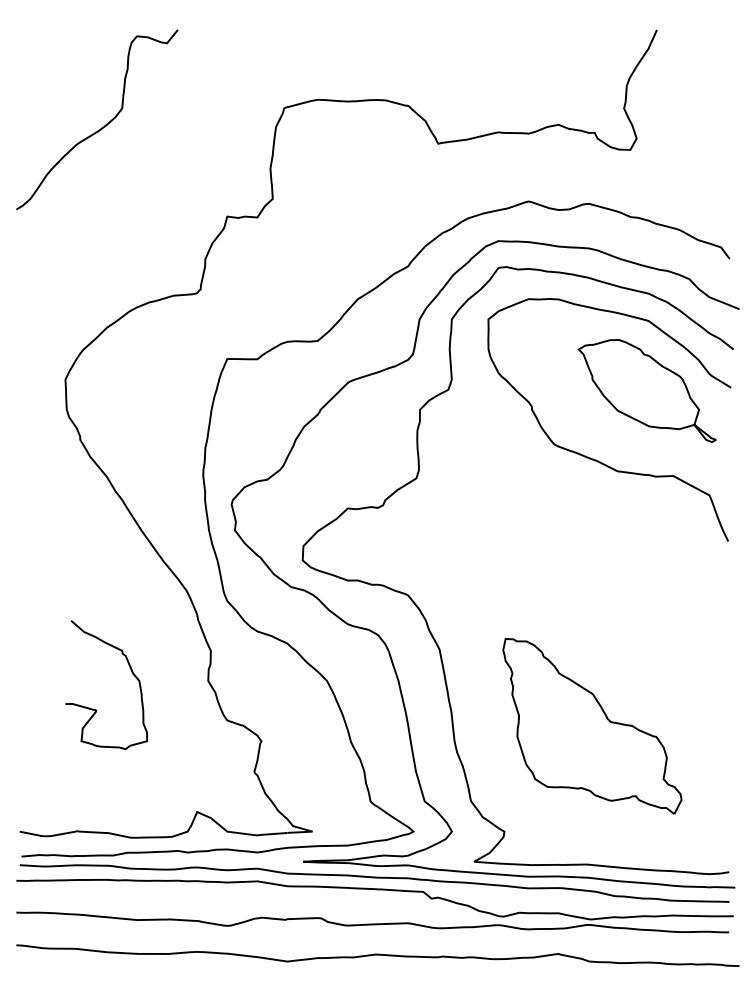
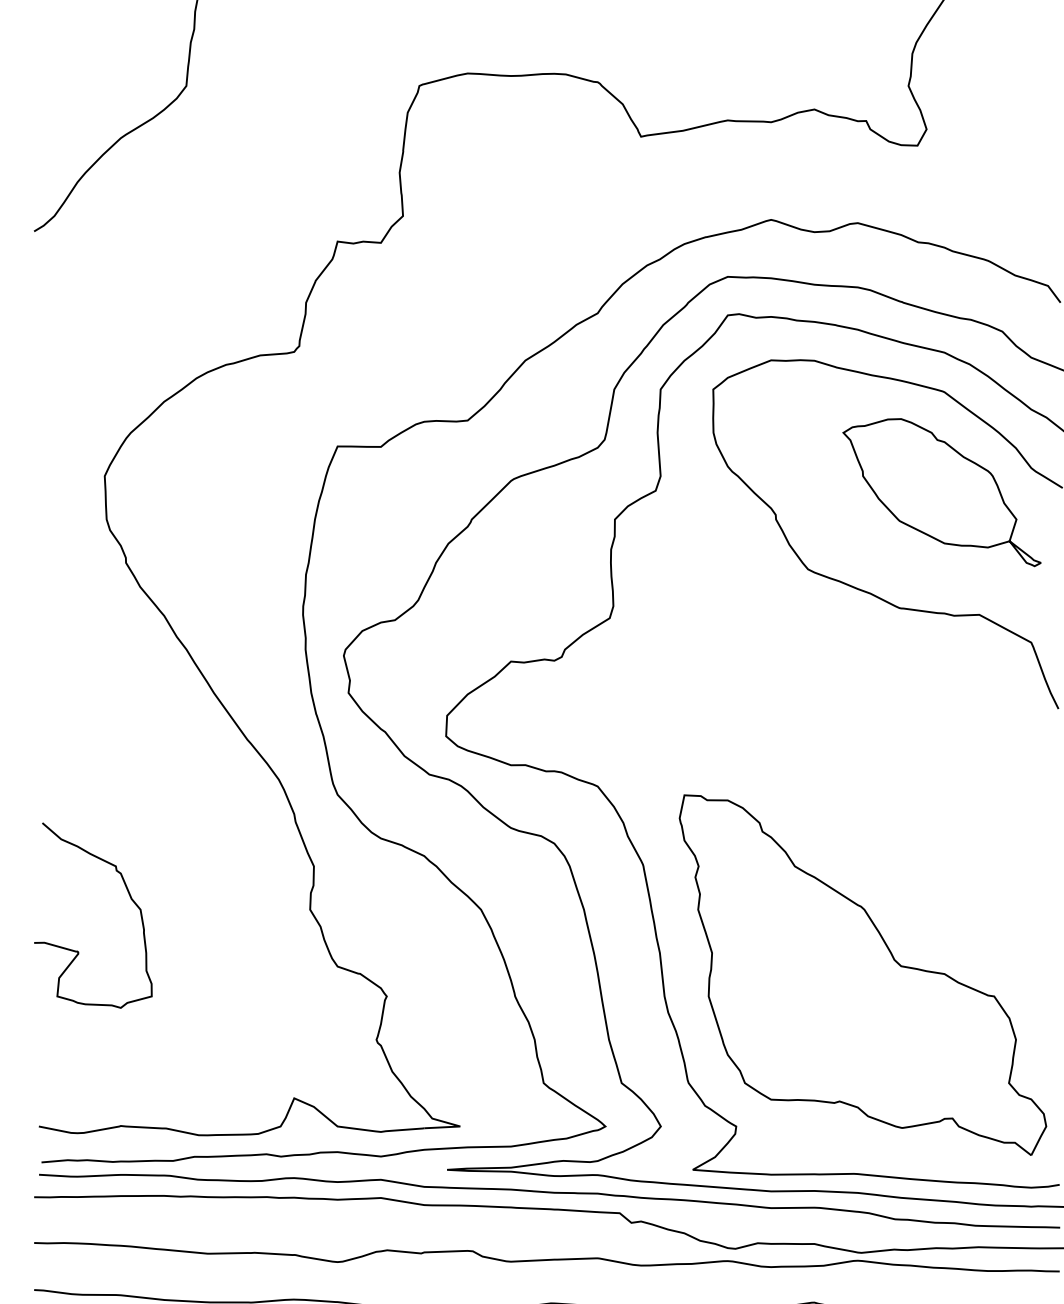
curve: (96, 709) -> (78, 950), moved
part: (592, 726) -> (863, 975), size x1.43

